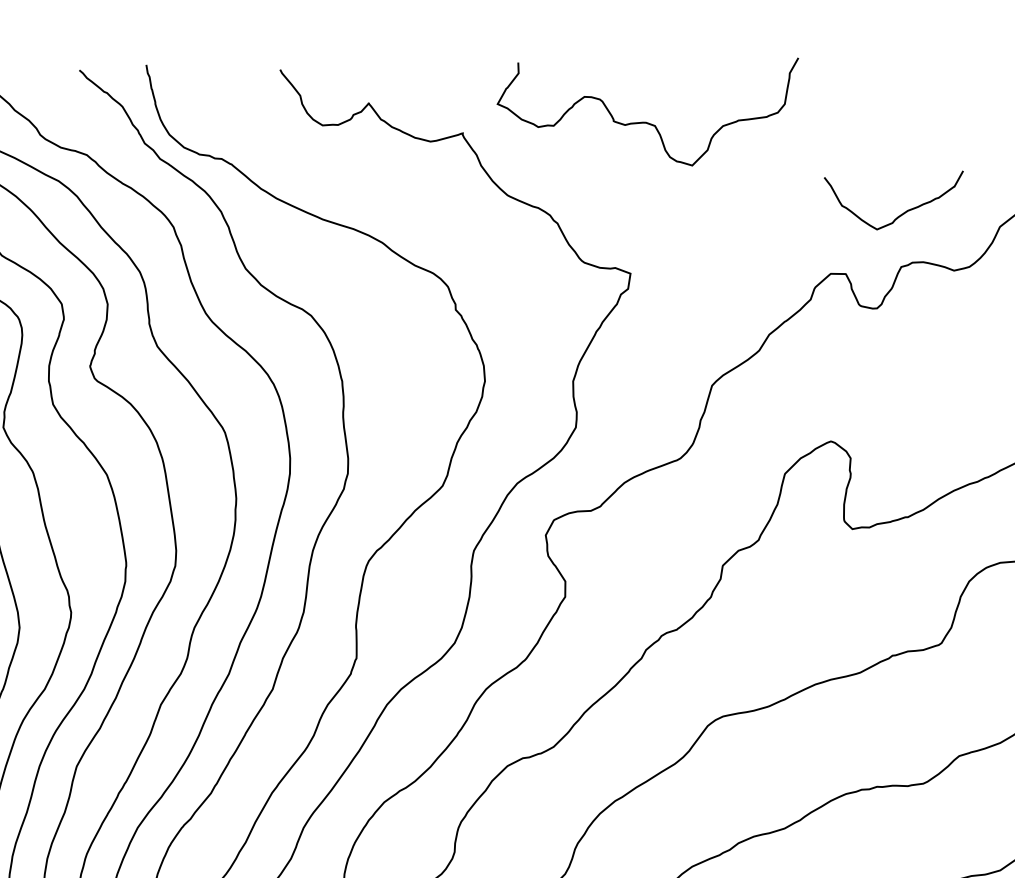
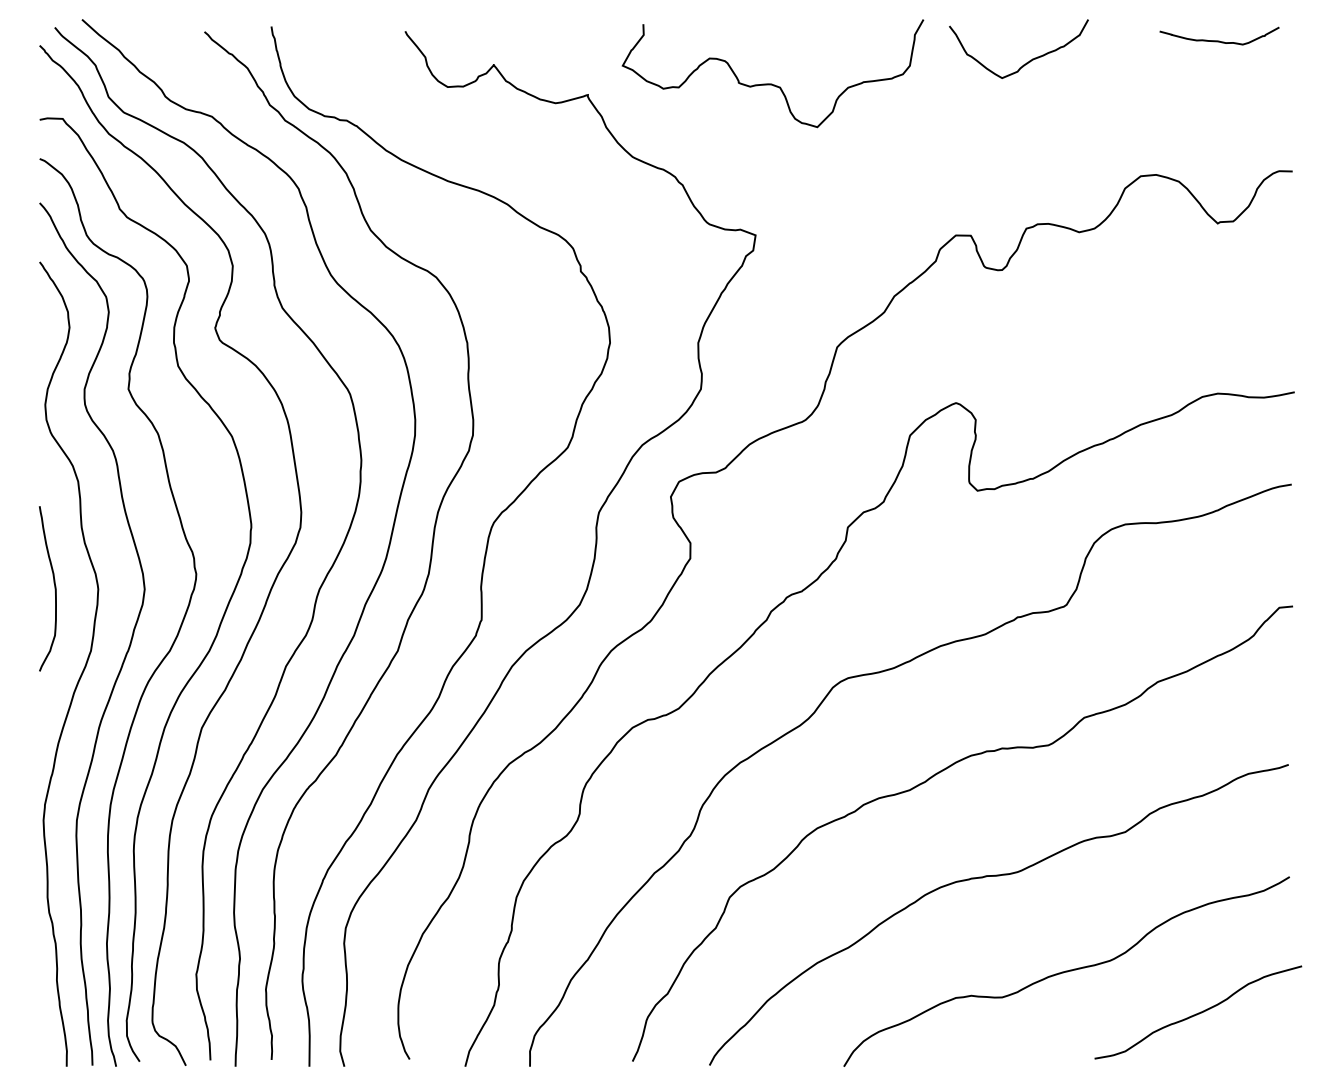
curve: (901, 213) -> (1026, 62), moved

